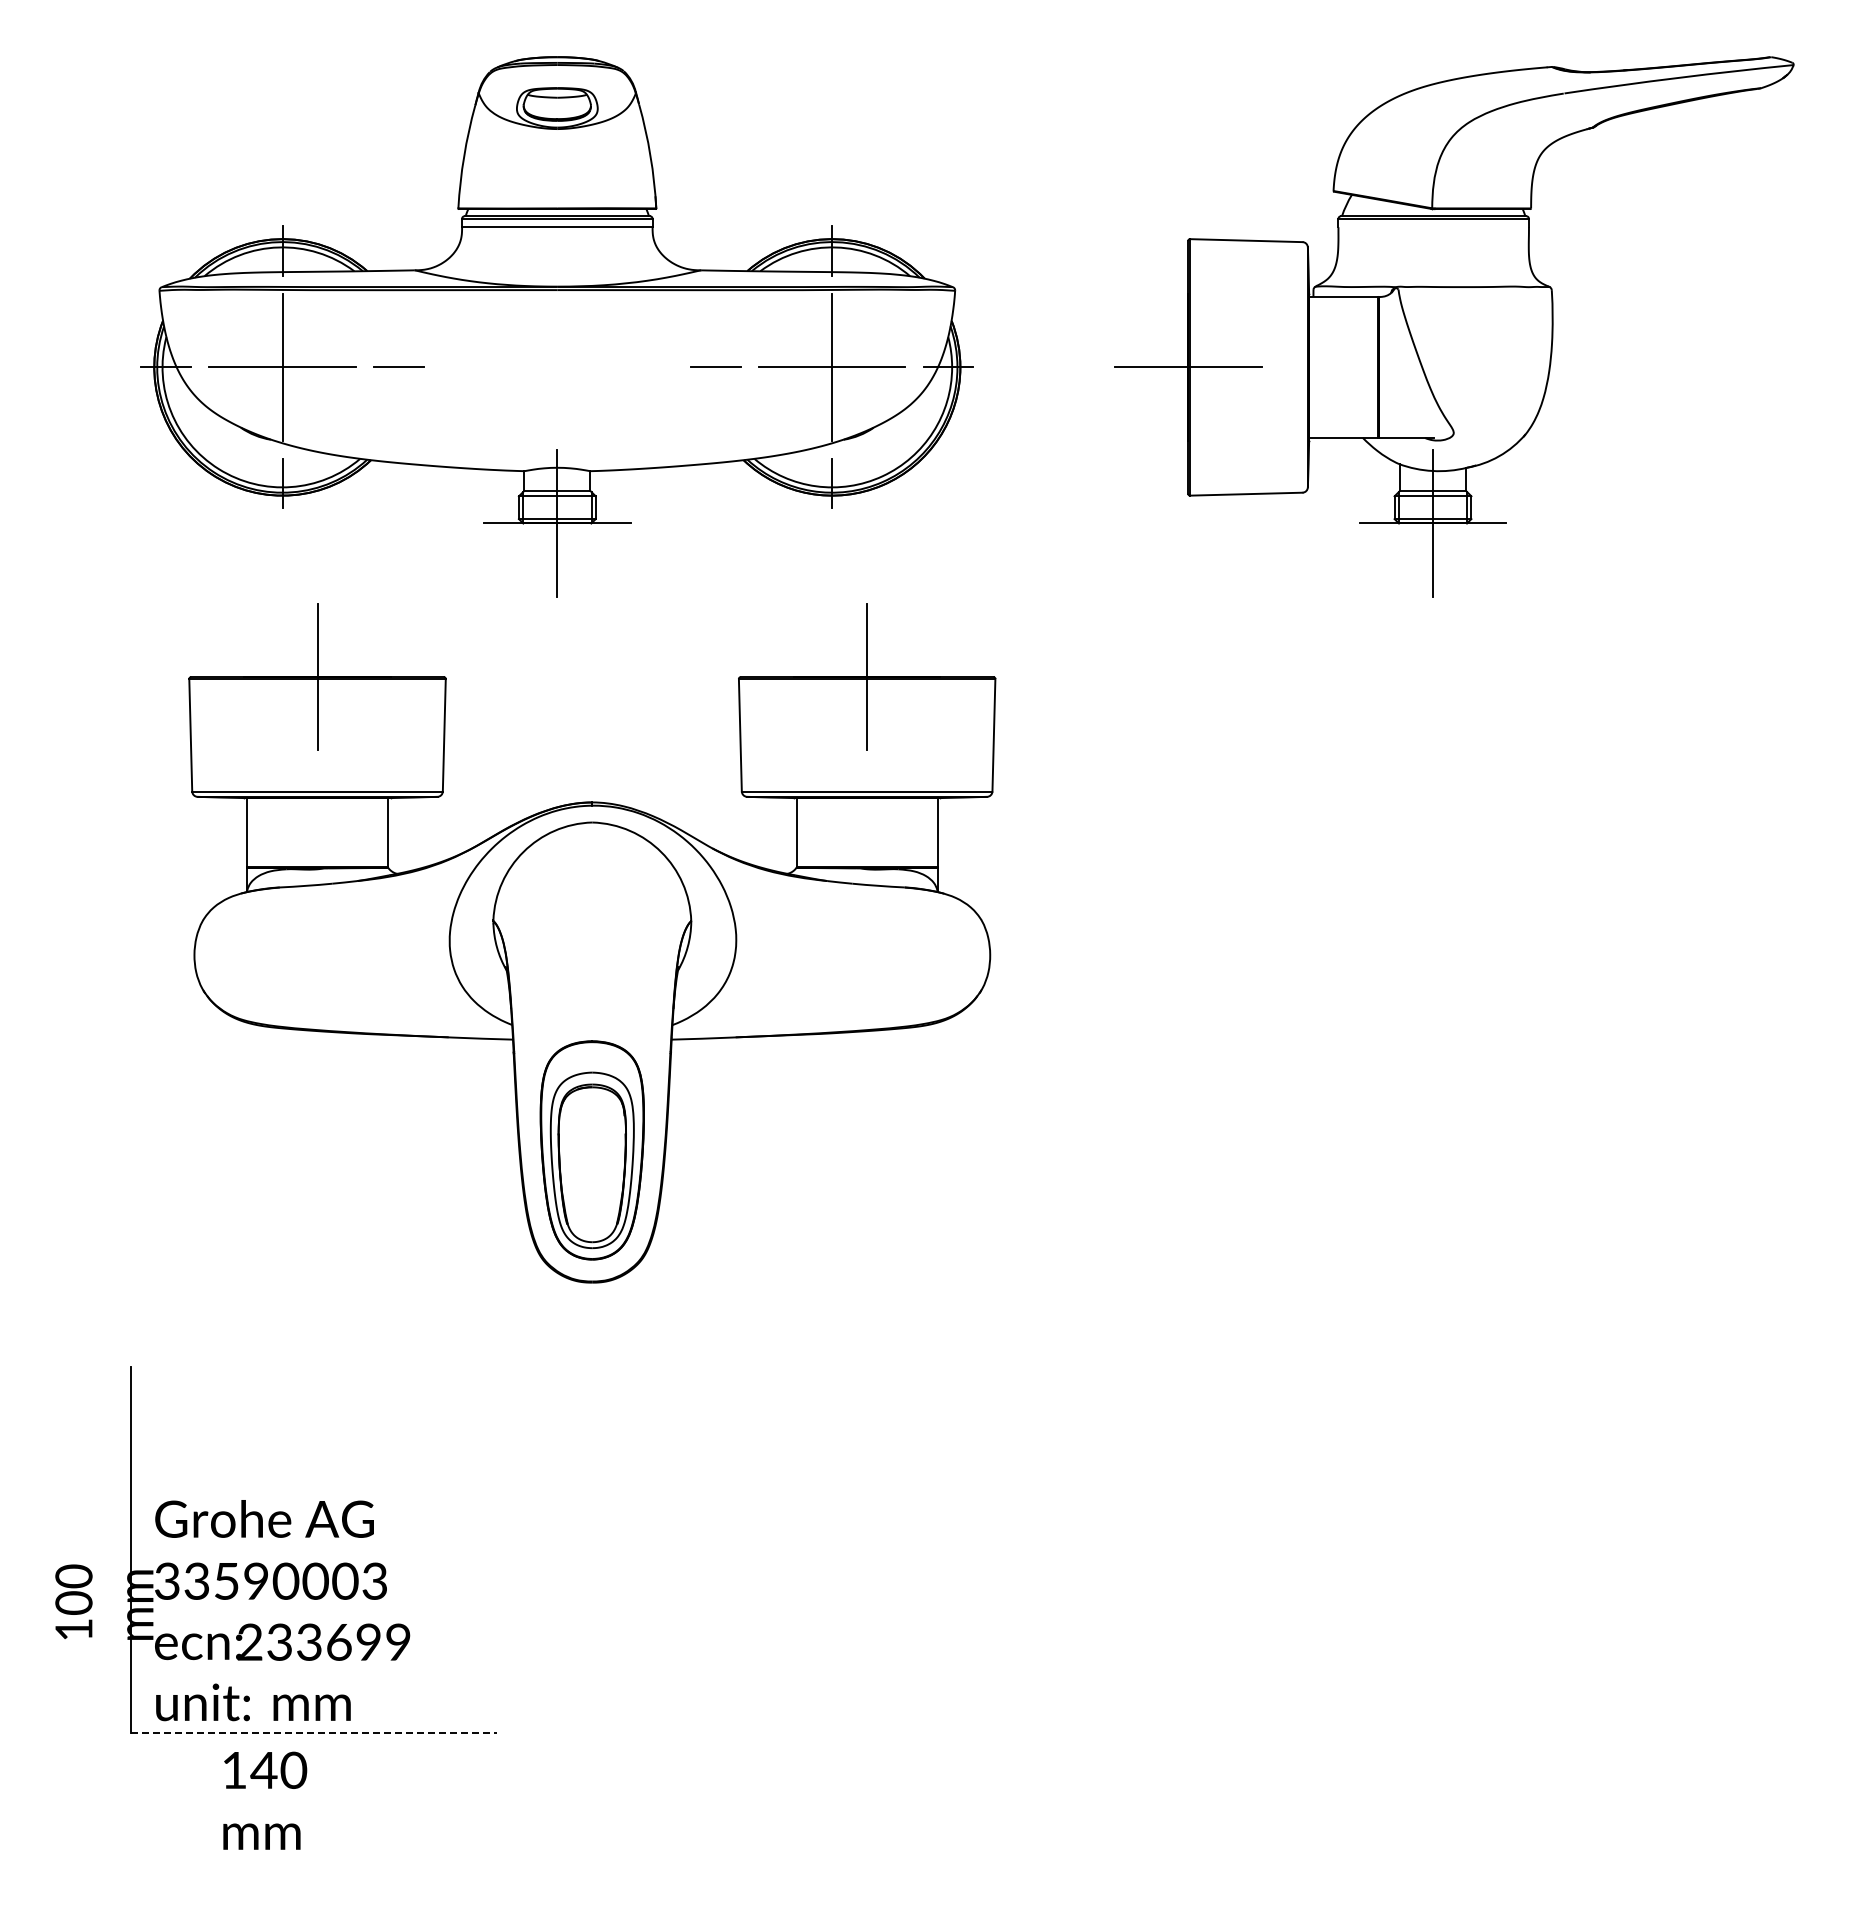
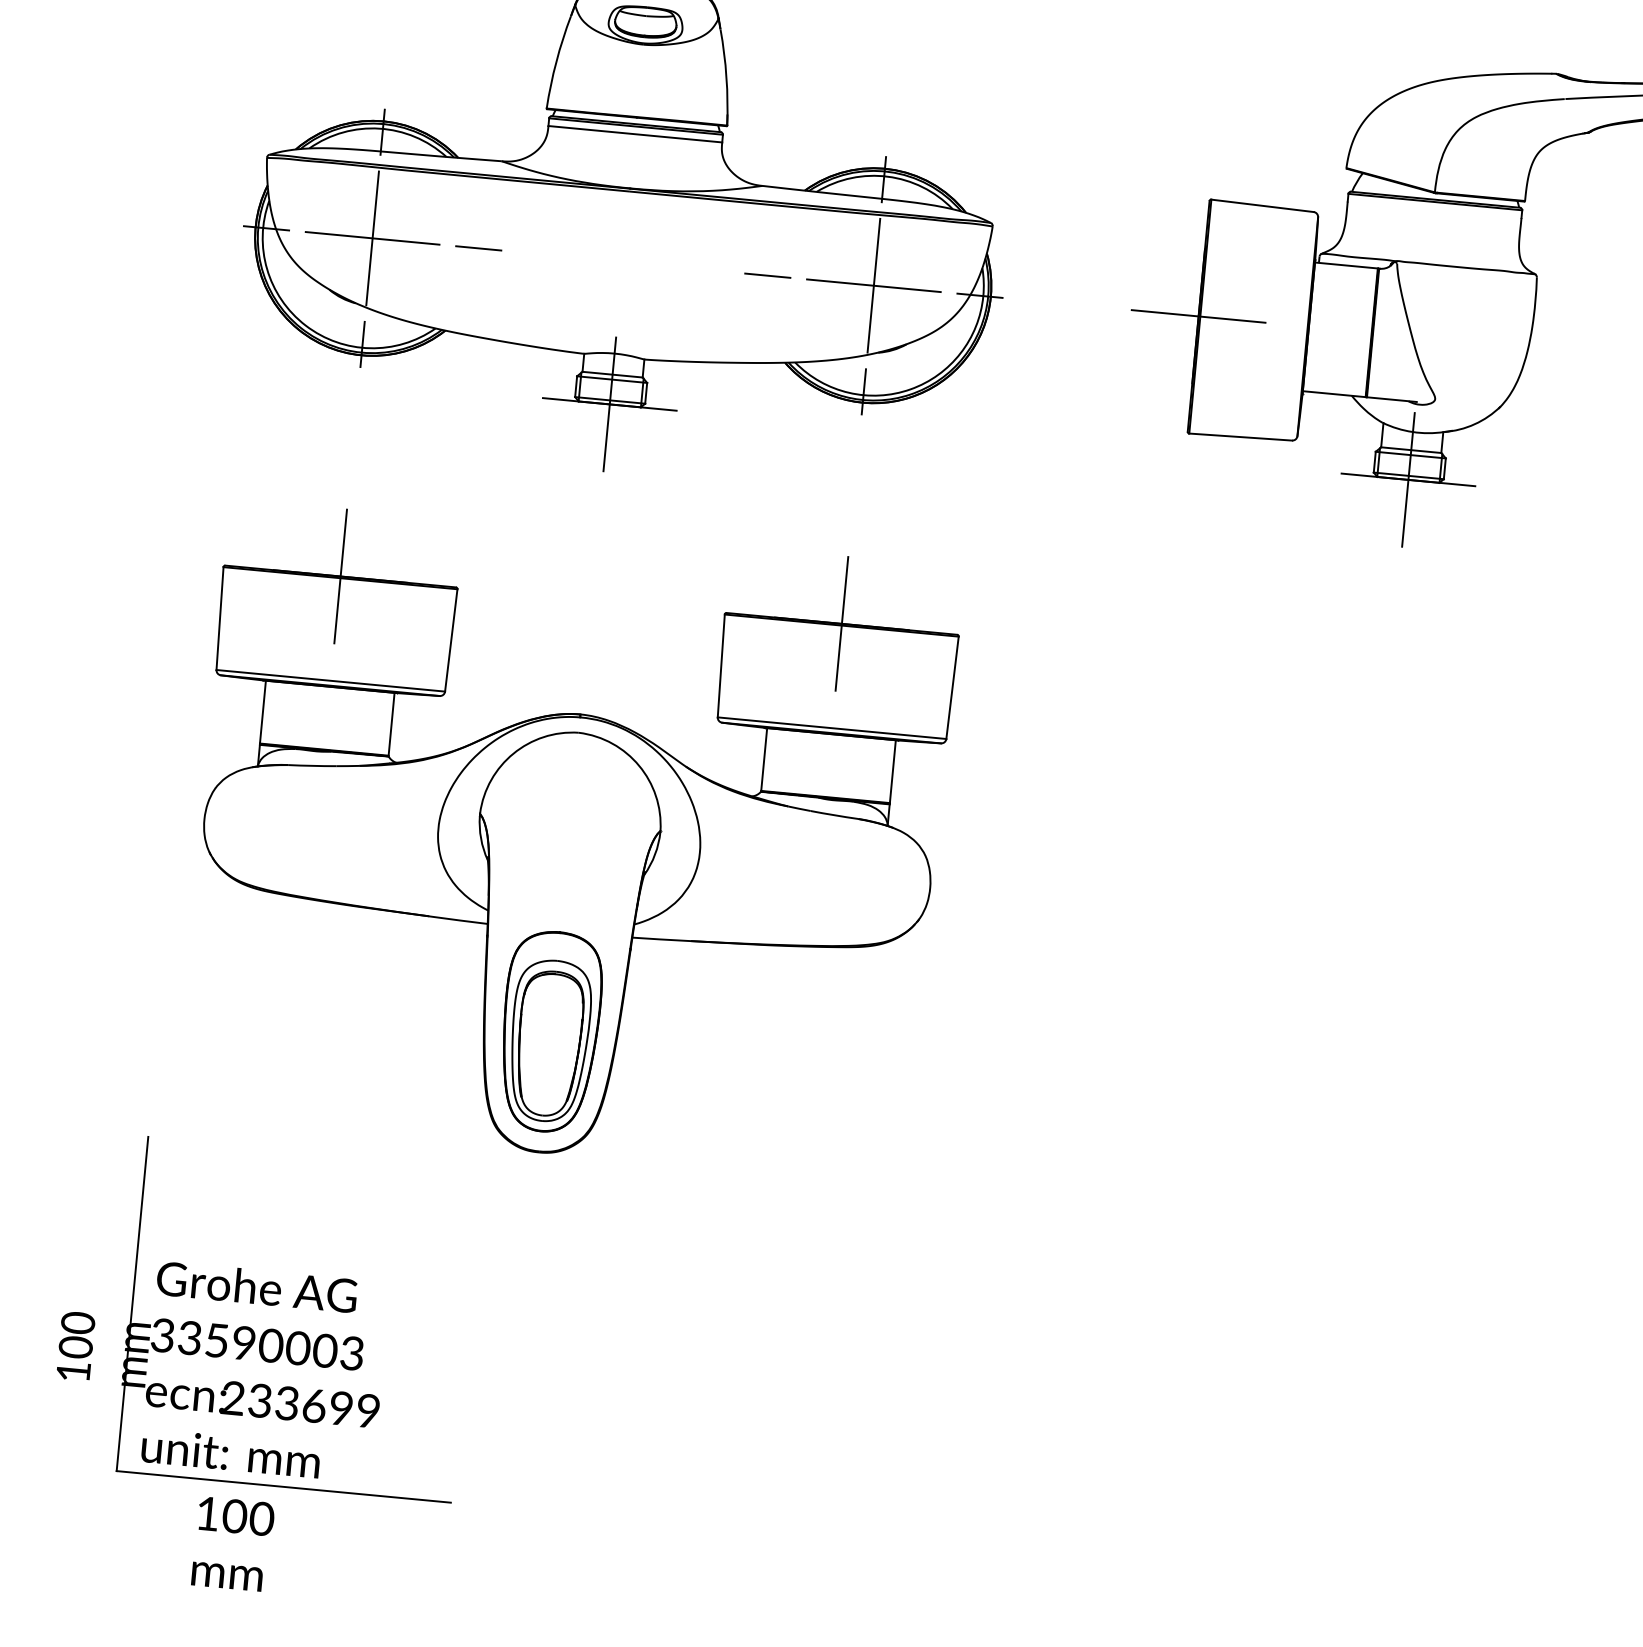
part: (592, 943) -> (568, 843), moved
line: (314, 1733) -> (284, 1487), dashed -> solid
text: (263, 1769) -> (234, 1515), 140 -> 100

